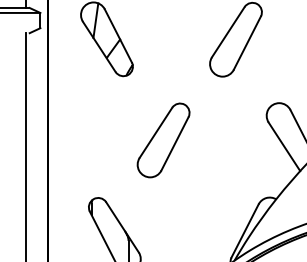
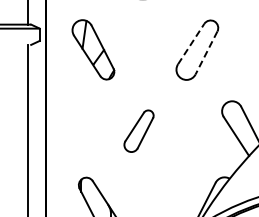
line: (228, 31) -> (191, 43), solid -> dashed
line: (247, 43) -> (206, 53), solid -> dashed
part: (162, 139) -> (138, 130), size x0.7

